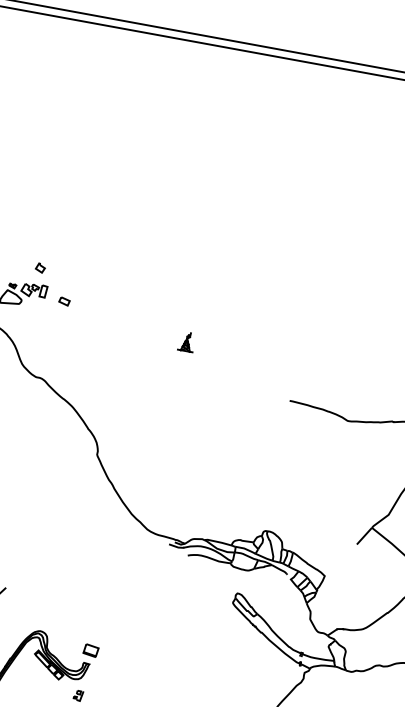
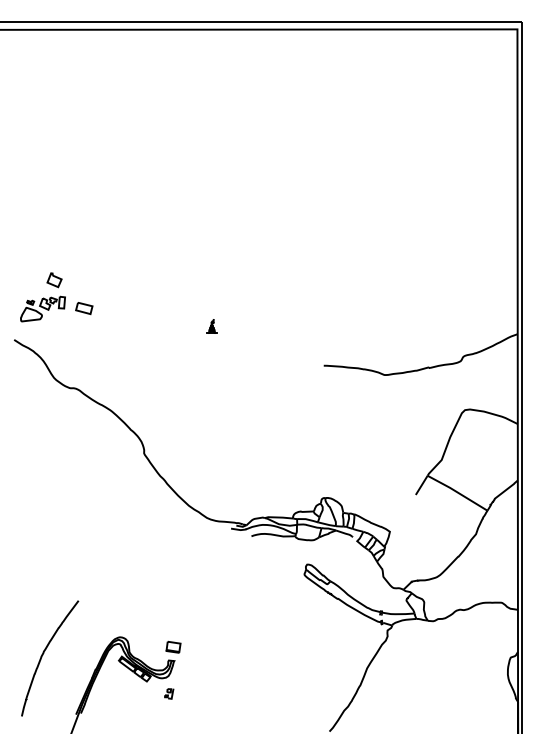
part: (40, 267) -> (54, 279), size x1.6
part: (64, 301) -> (84, 308), size x1.6
part: (186, 341) -> (211, 326), size x0.7

